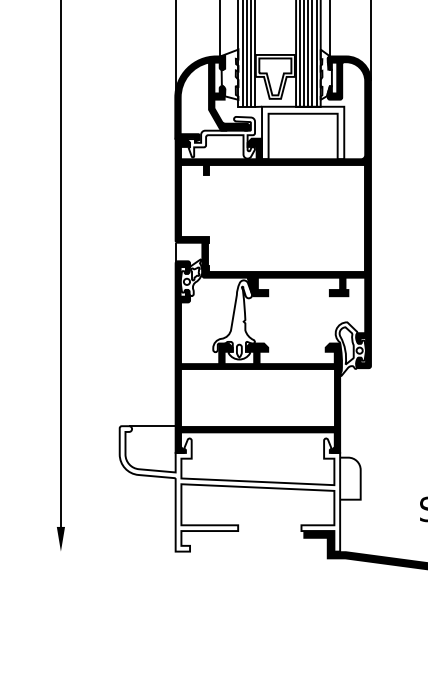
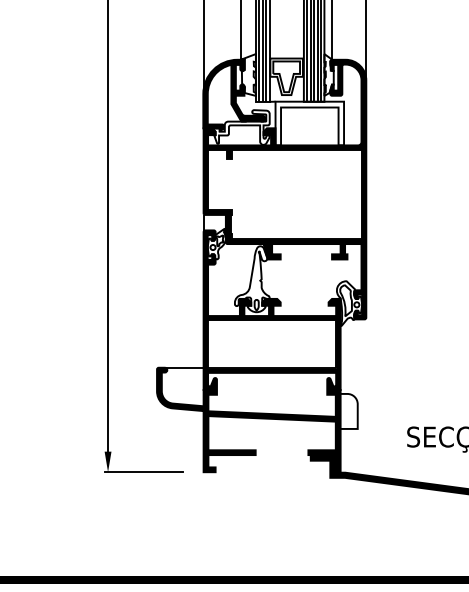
fill: (229, 488) -> (248, 419), added
line: (103, 551) -> (143, 472), added

